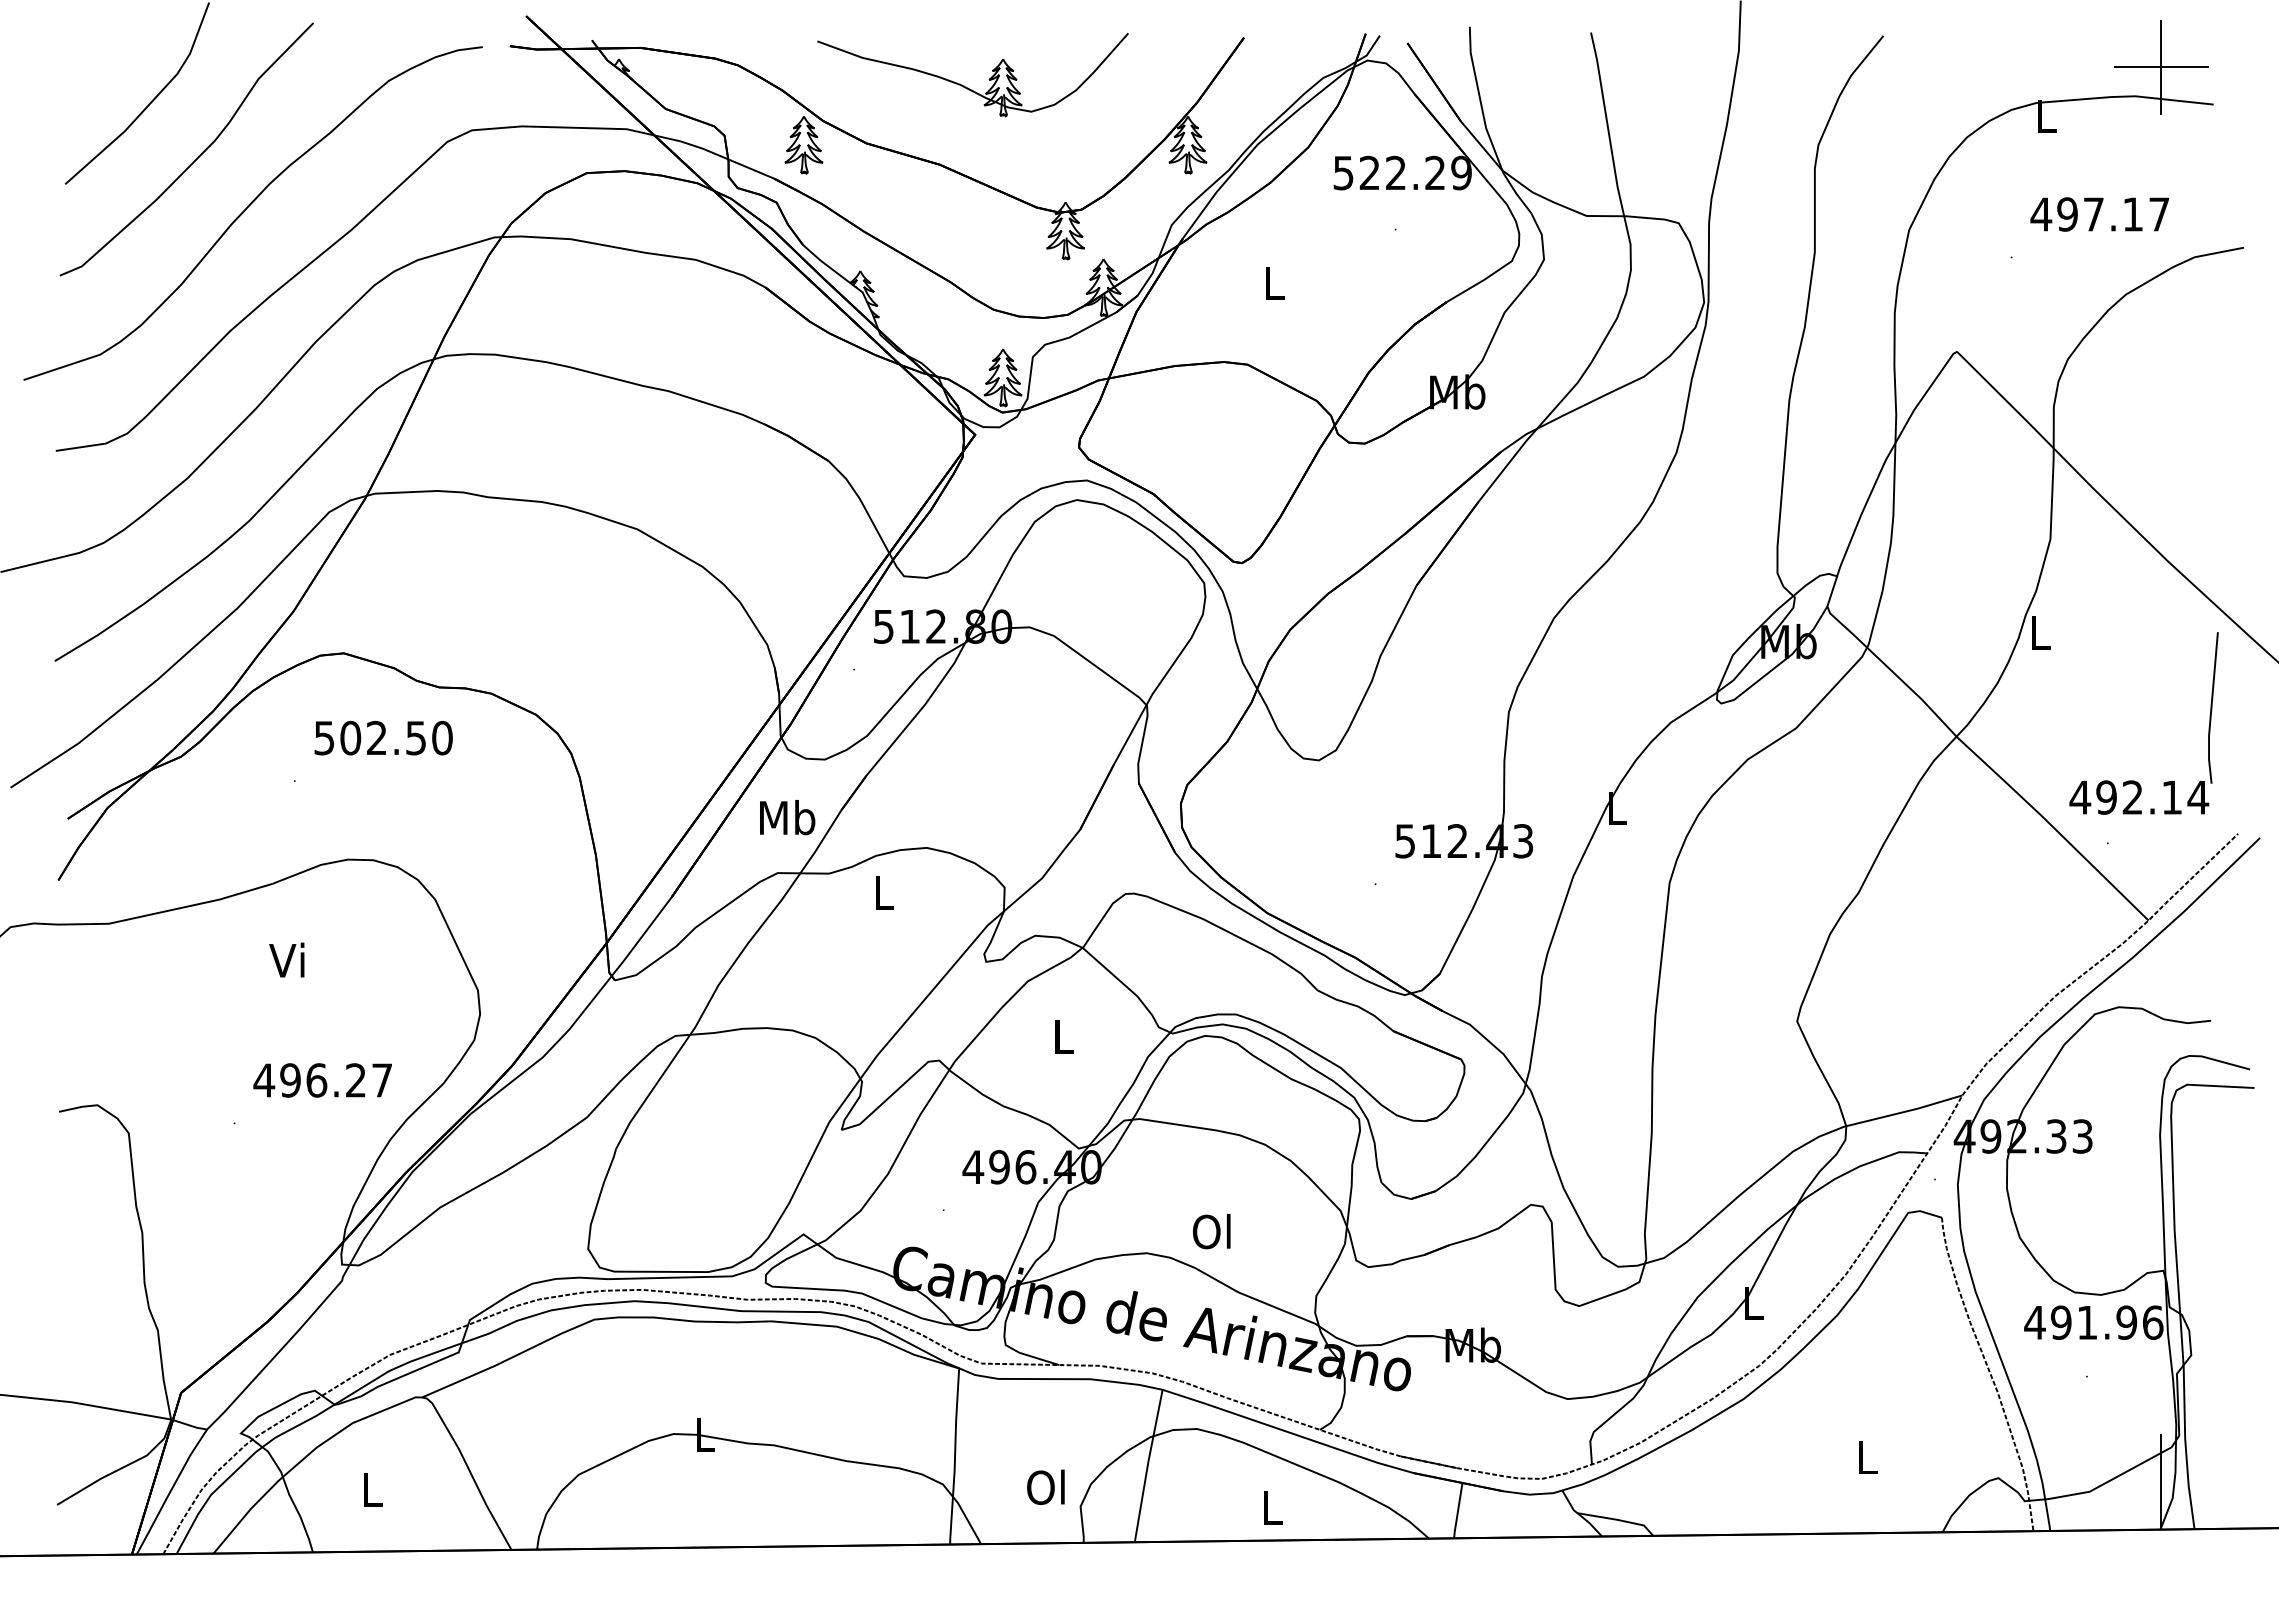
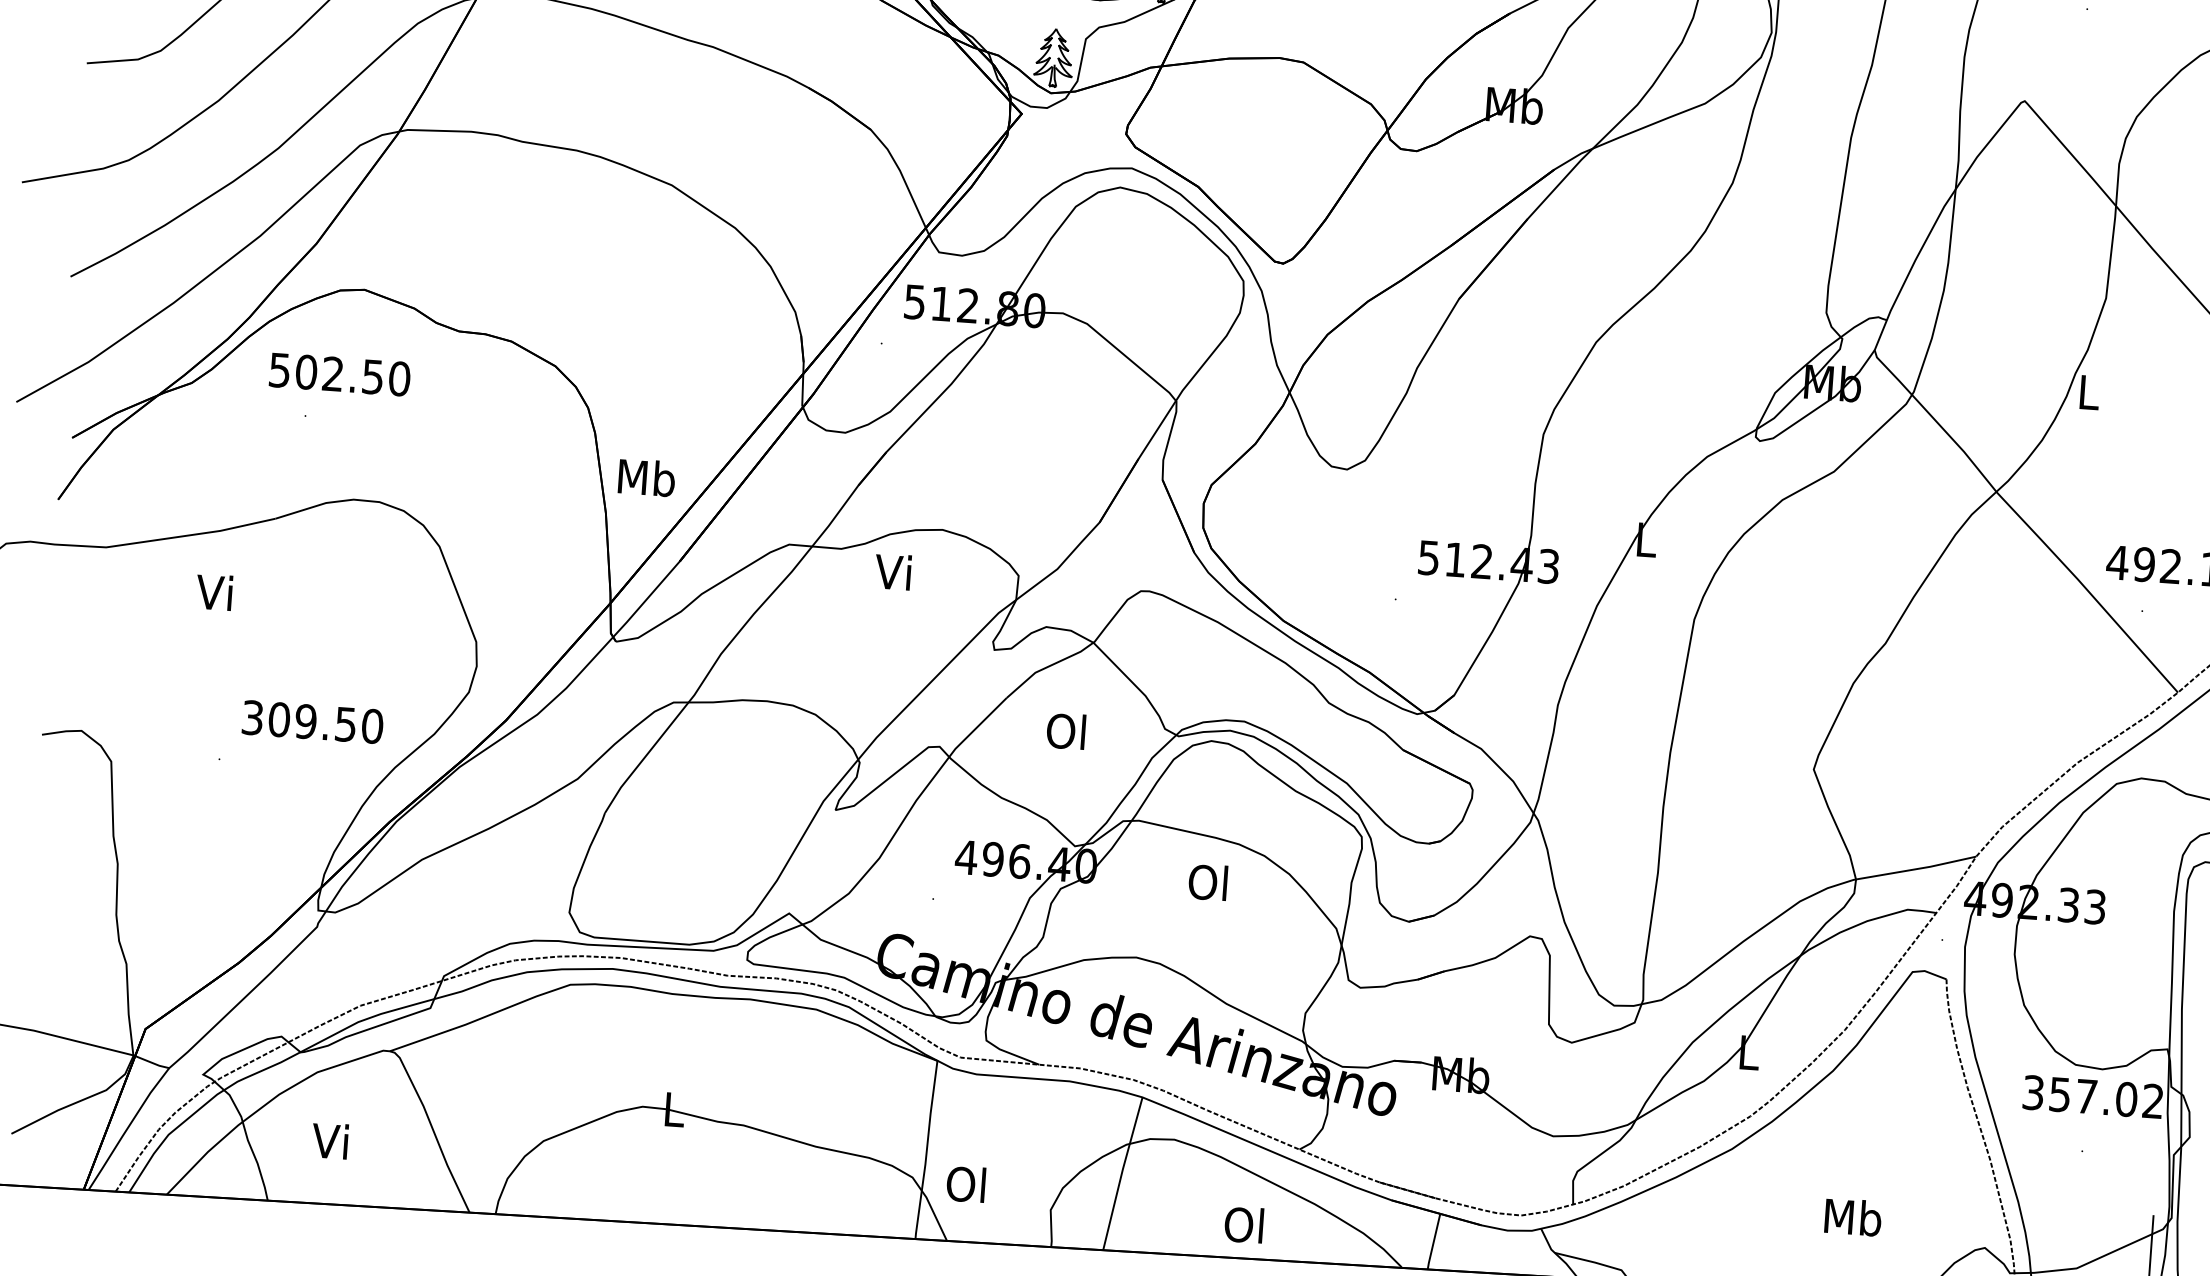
text: (383, 738) -> (339, 374), moved
text: (787, 817) -> (646, 477), moved
text: (880, 892) -> (892, 571), L -> Vi
text: (286, 959) -> (214, 591), moved
text: (1061, 1036) -> (1065, 731), L -> Ol
text: (322, 1080) -> (311, 722), 496.27 -> 309.50
text: (1211, 1231) -> (1207, 882), moved
text: (2093, 1322) -> (2092, 1096), 491.96 -> 357.02
text: (1866, 1457) -> (1852, 1217), L -> Mb
text: (1045, 1486) -> (965, 1183), moved
text: (369, 1489) -> (329, 1140), L -> Vi
text: (1270, 1507) -> (1243, 1224), L -> Ol

